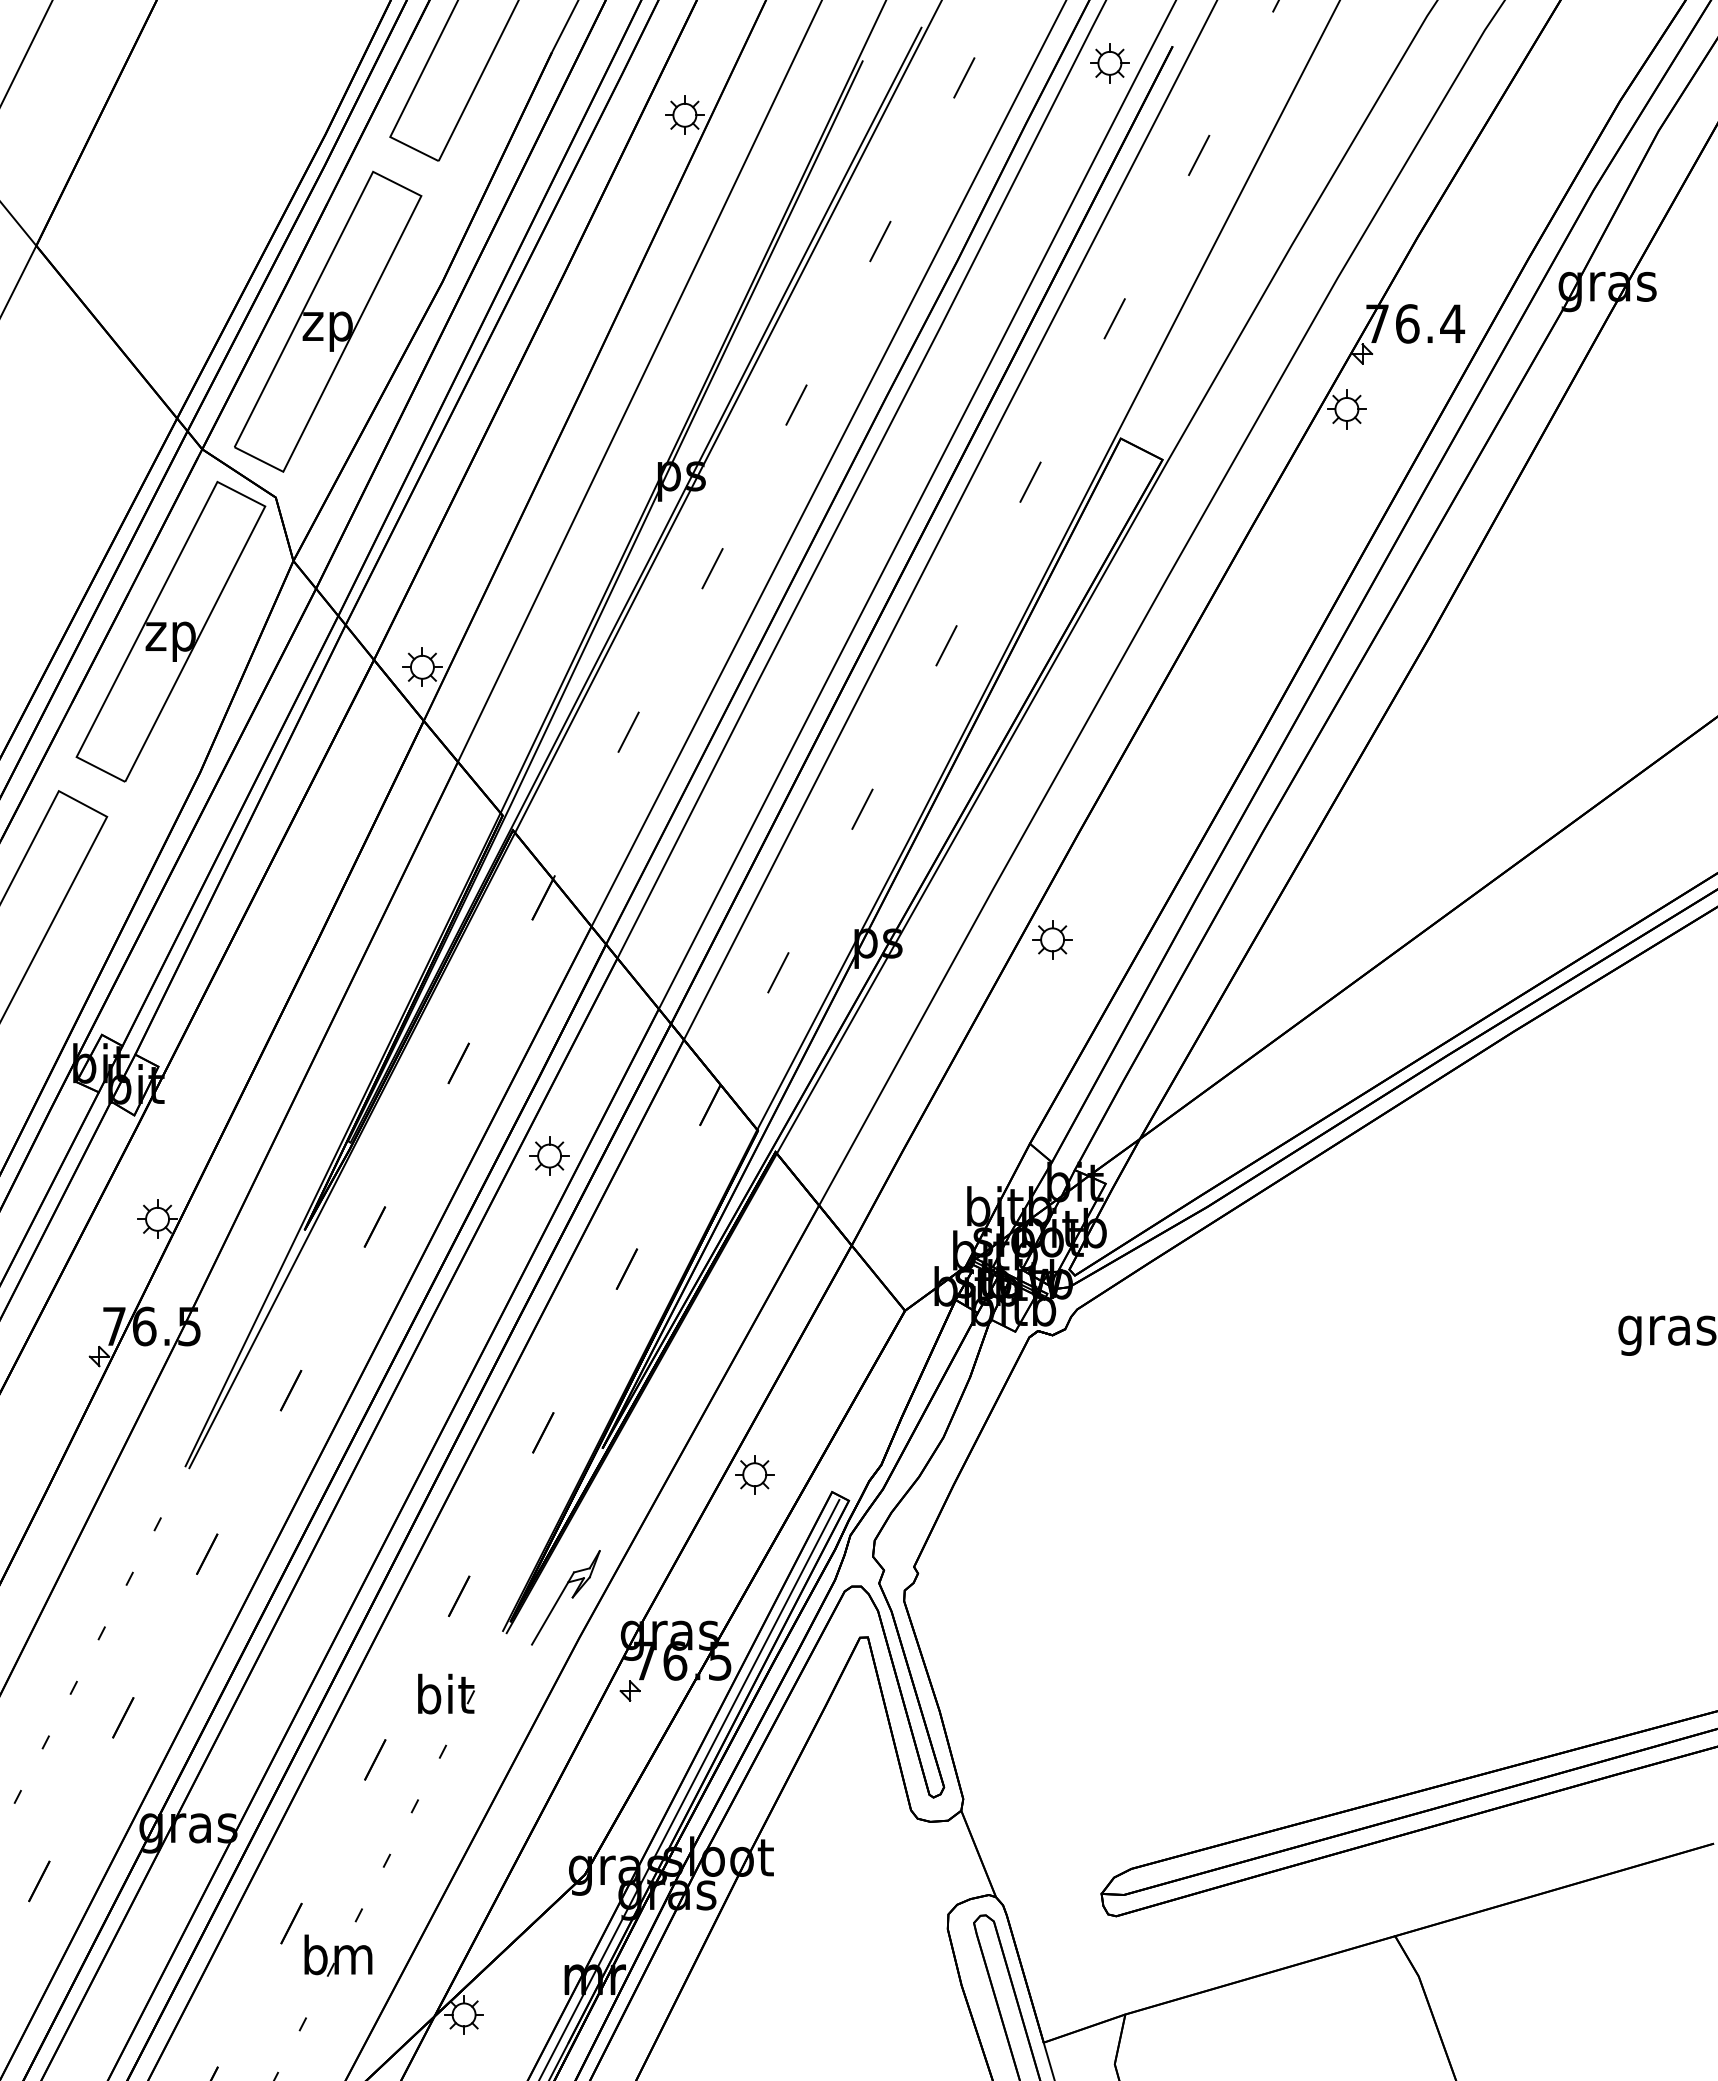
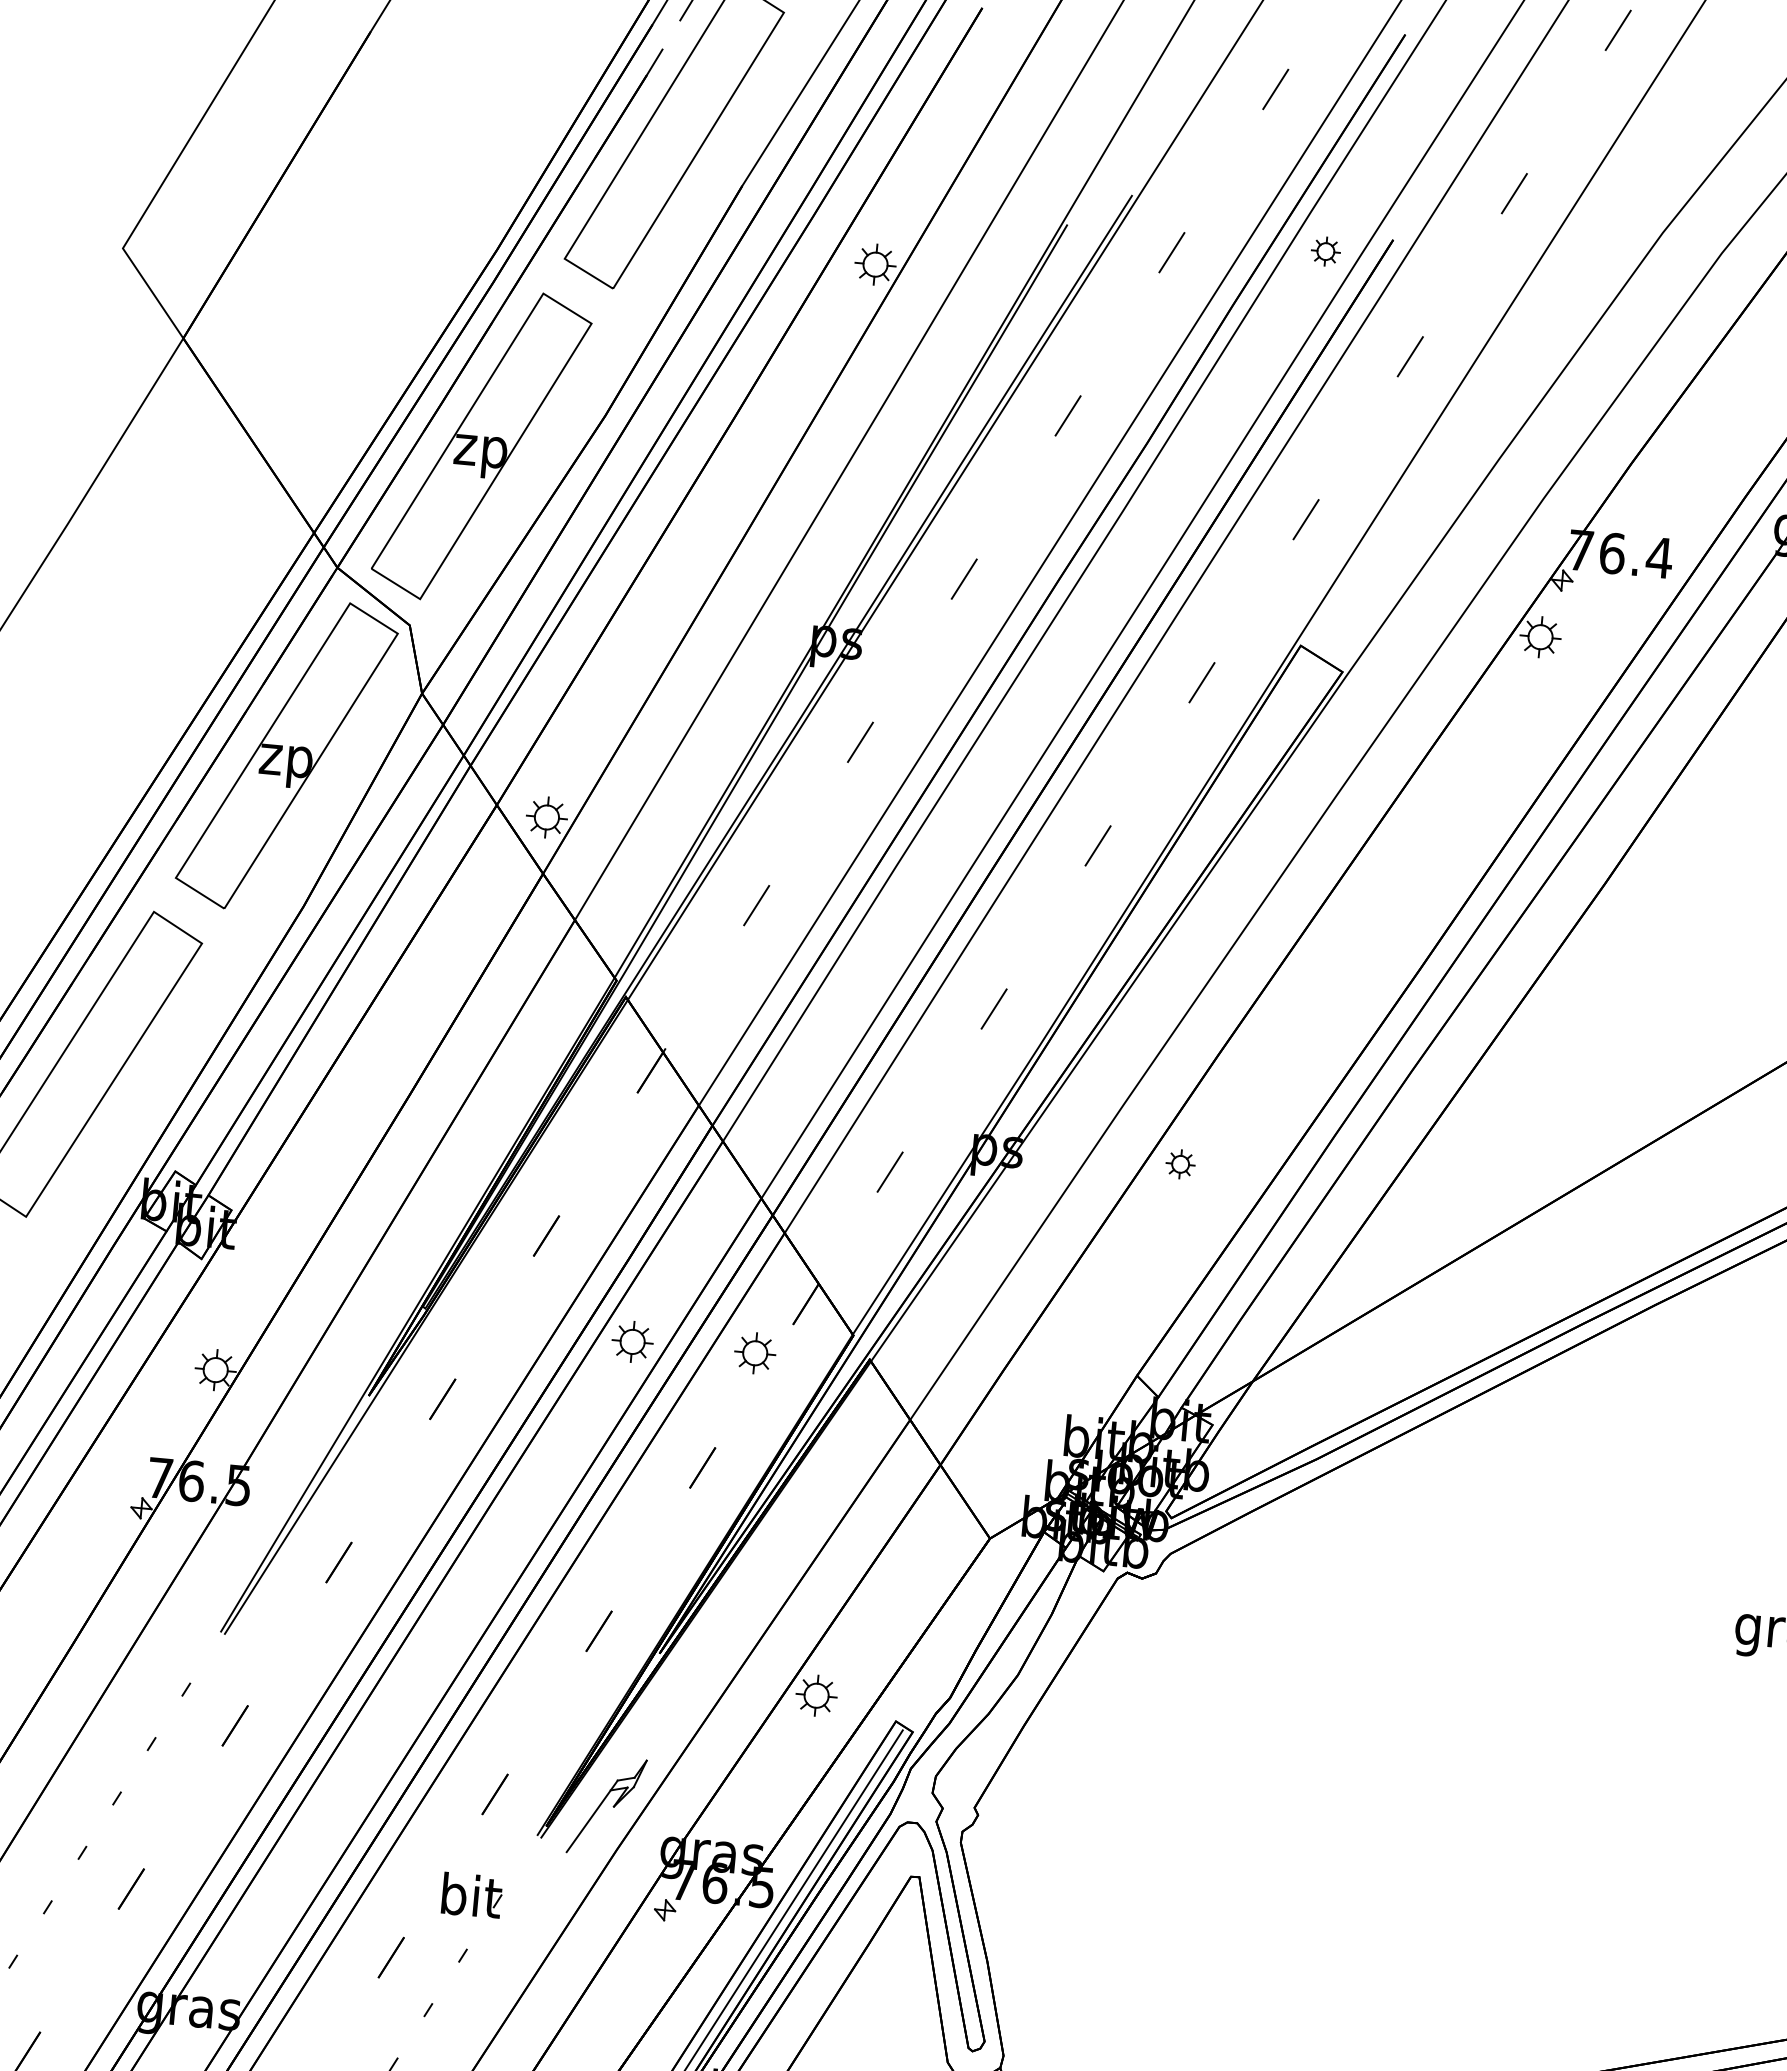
part: (1109, 63) -> (1325, 251), size x0.7
part: (1052, 939) -> (1180, 1163), size x0.7
part: (666, 1155) -> (755, 1352), added

